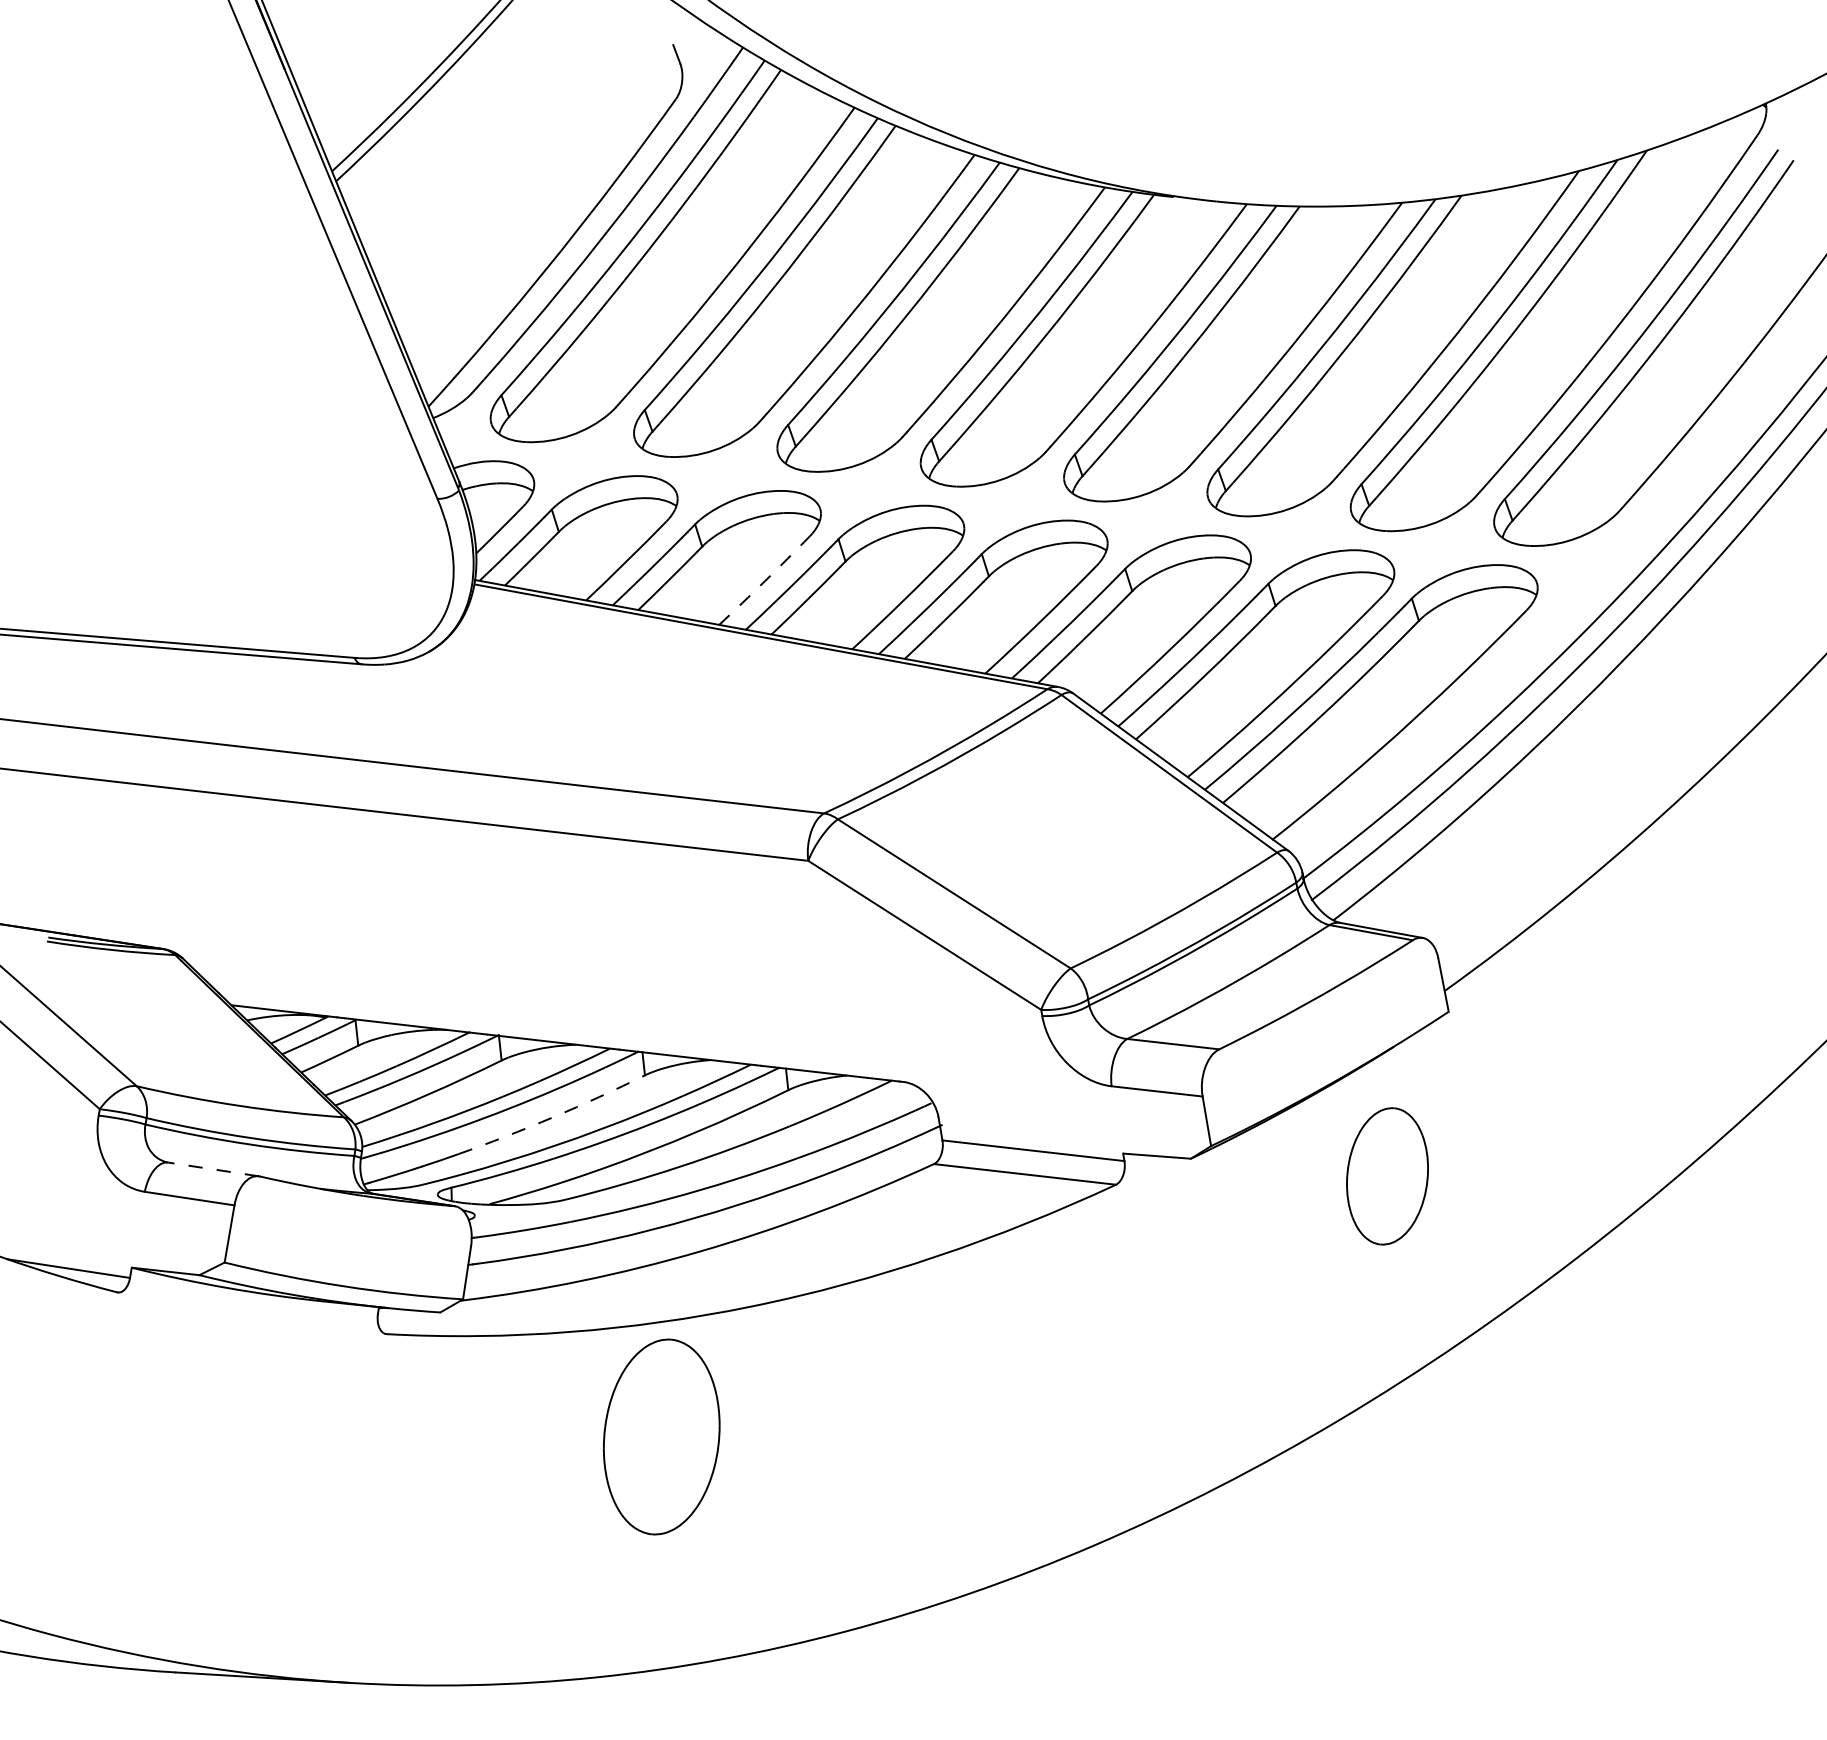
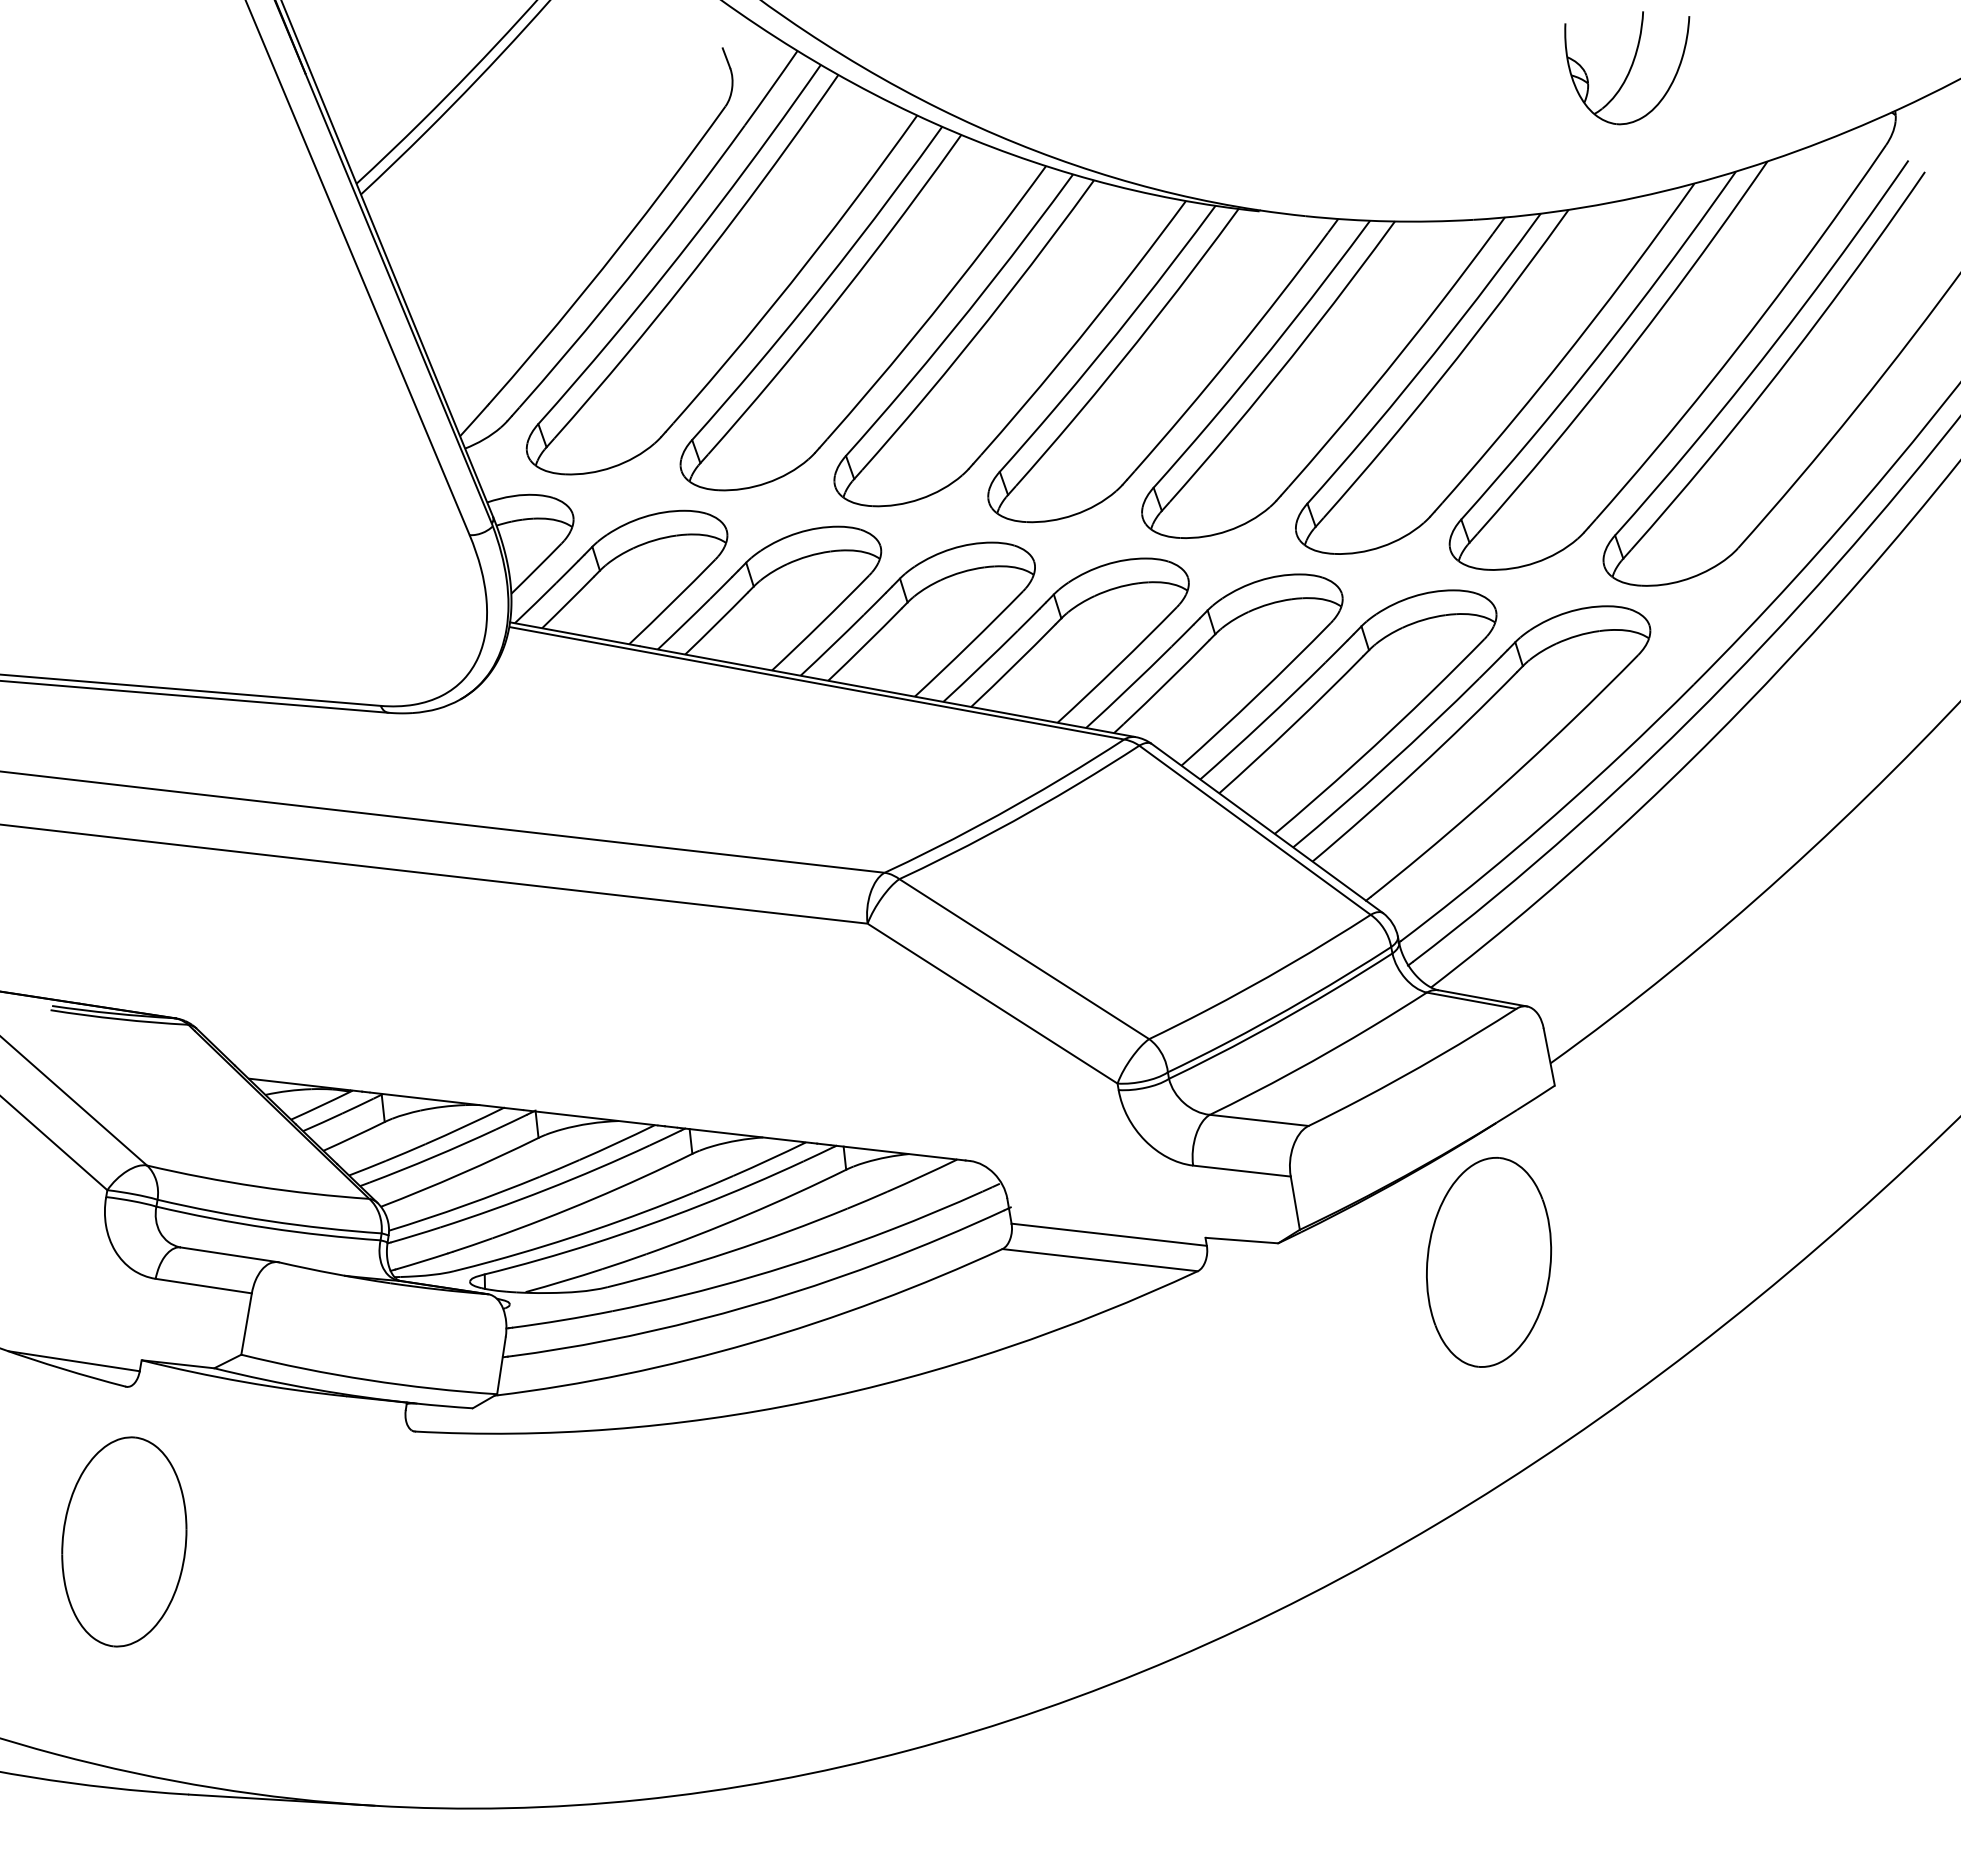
part: (1516, 63) -> (1627, 68), added
arc: (765, 581) -> (821, 623), dashed -> solid
arc: (552, 1116) -> (593, 1198), dashed -> solid
line: (212, 1169) -> (228, 1254), dashed -> solid
part: (1387, 1175) -> (1489, 1261), size x1.43
part: (661, 1436) -> (124, 1541), moved

